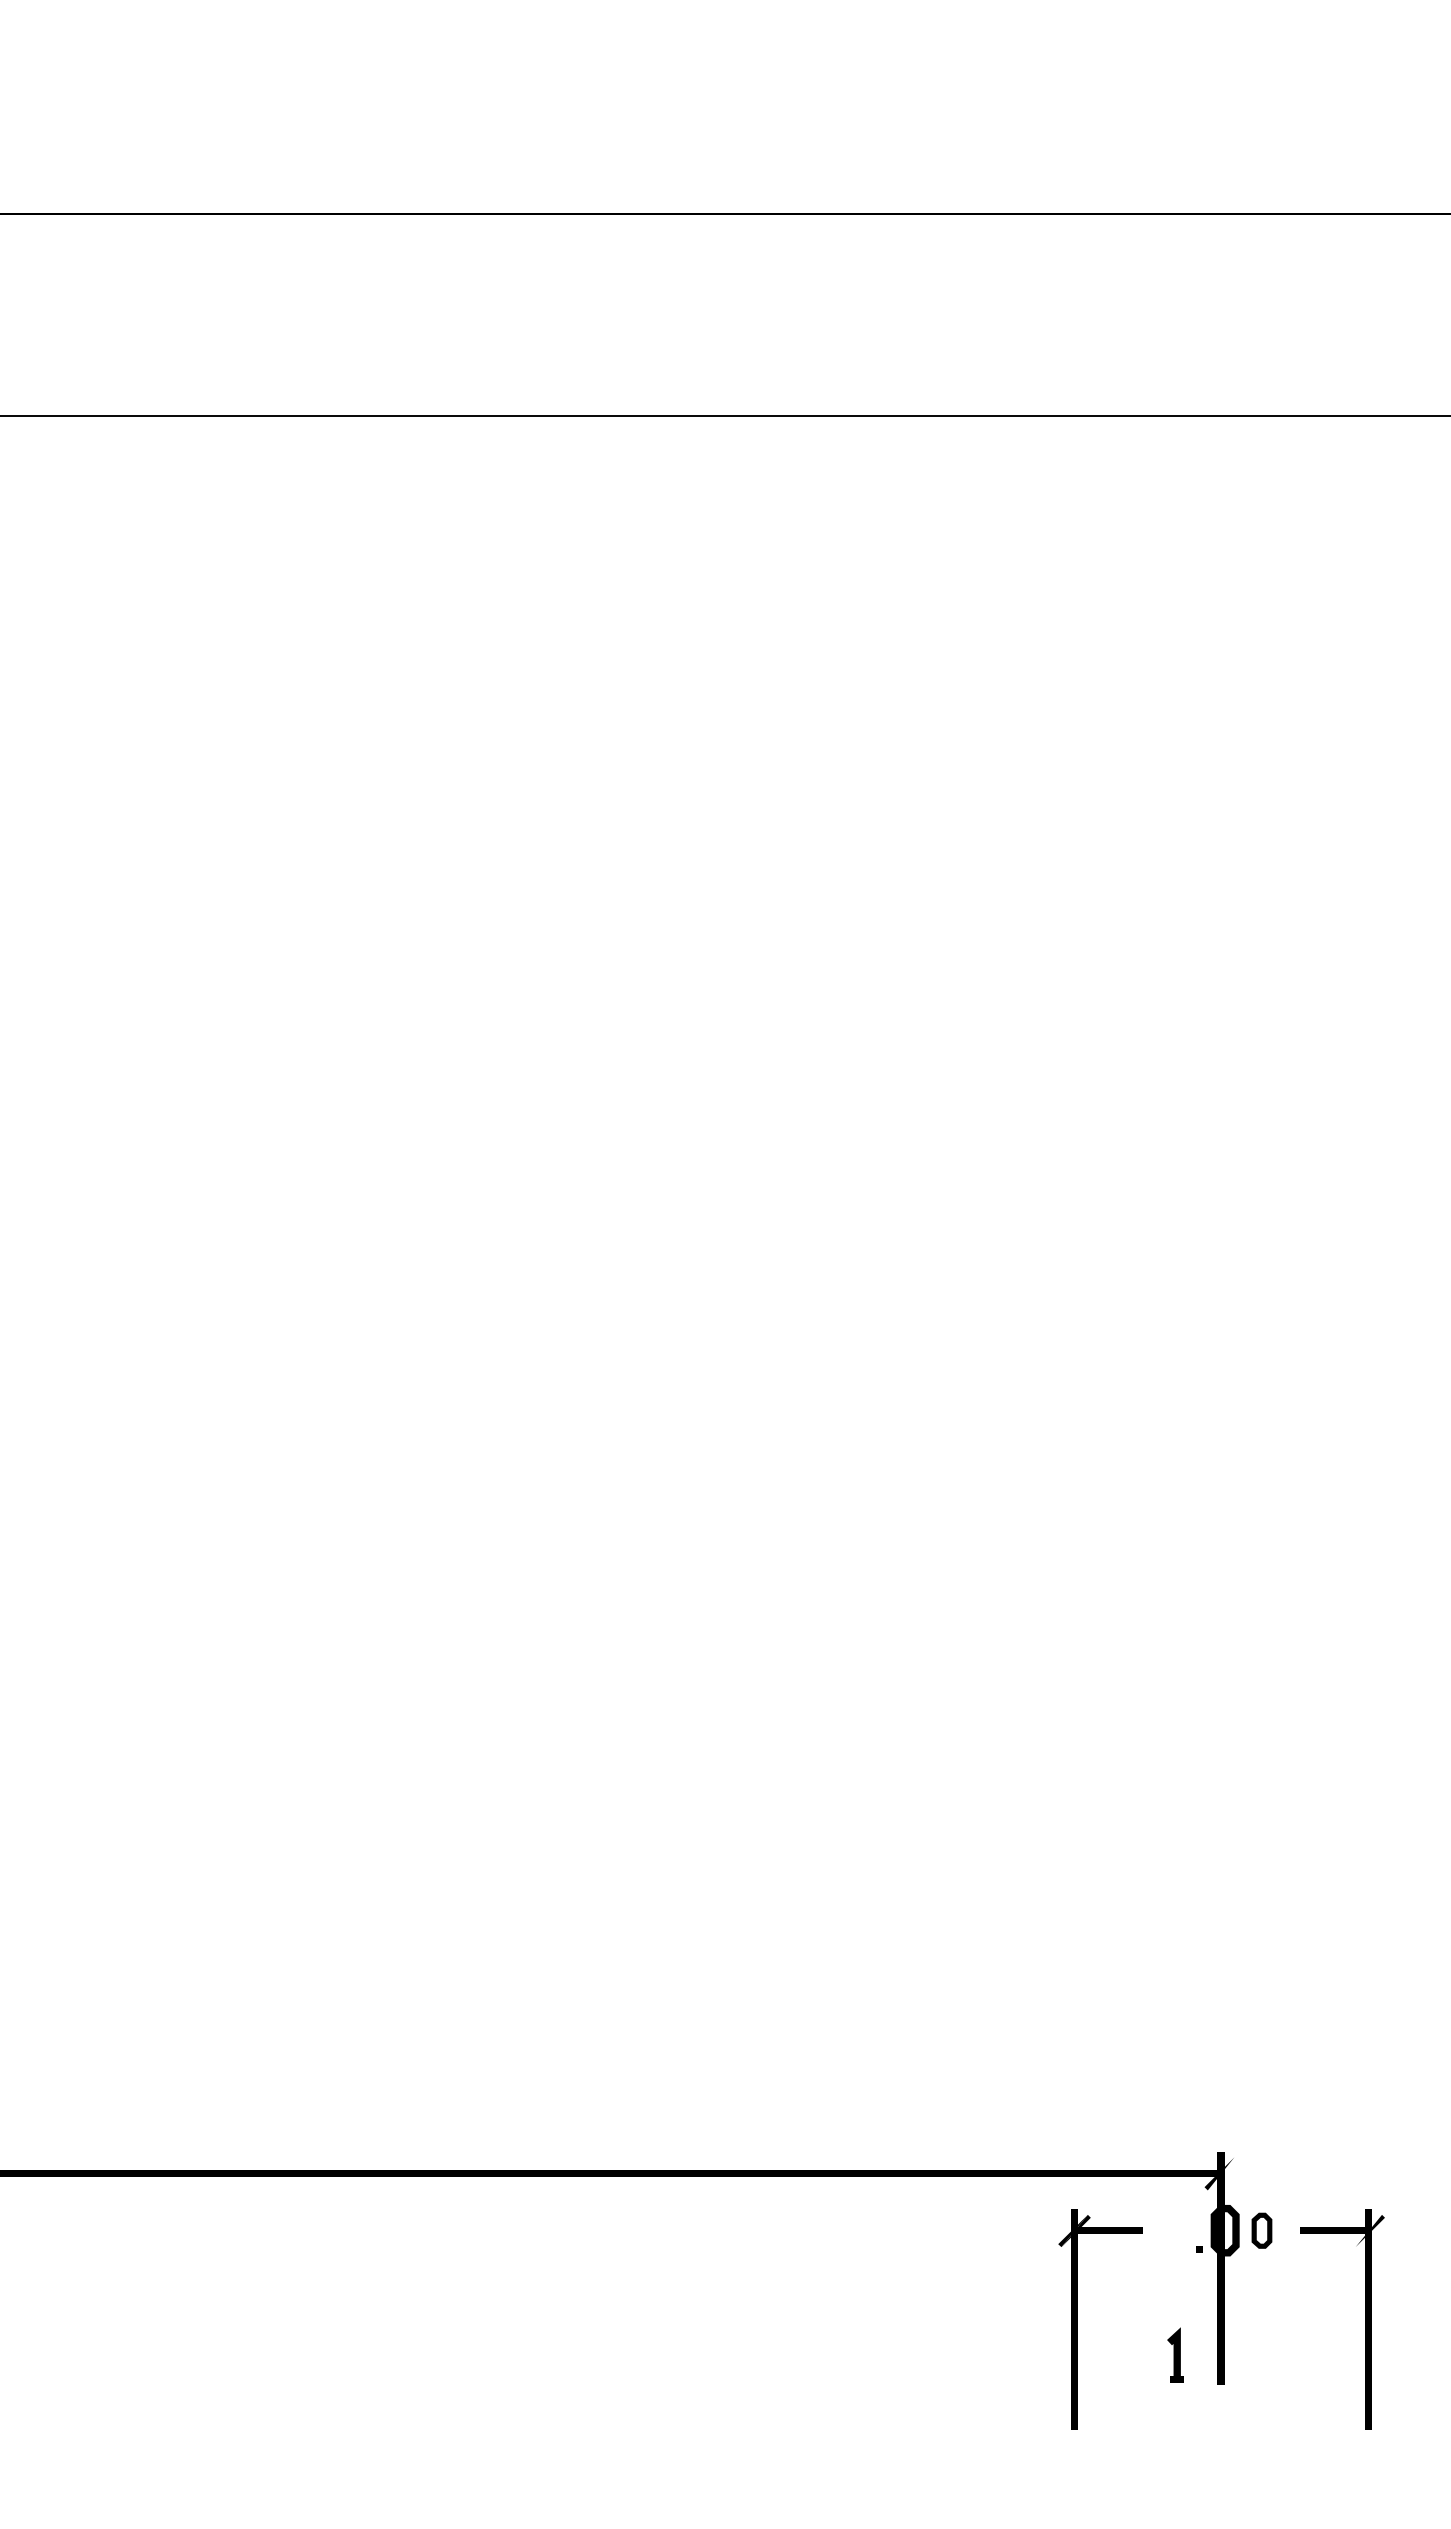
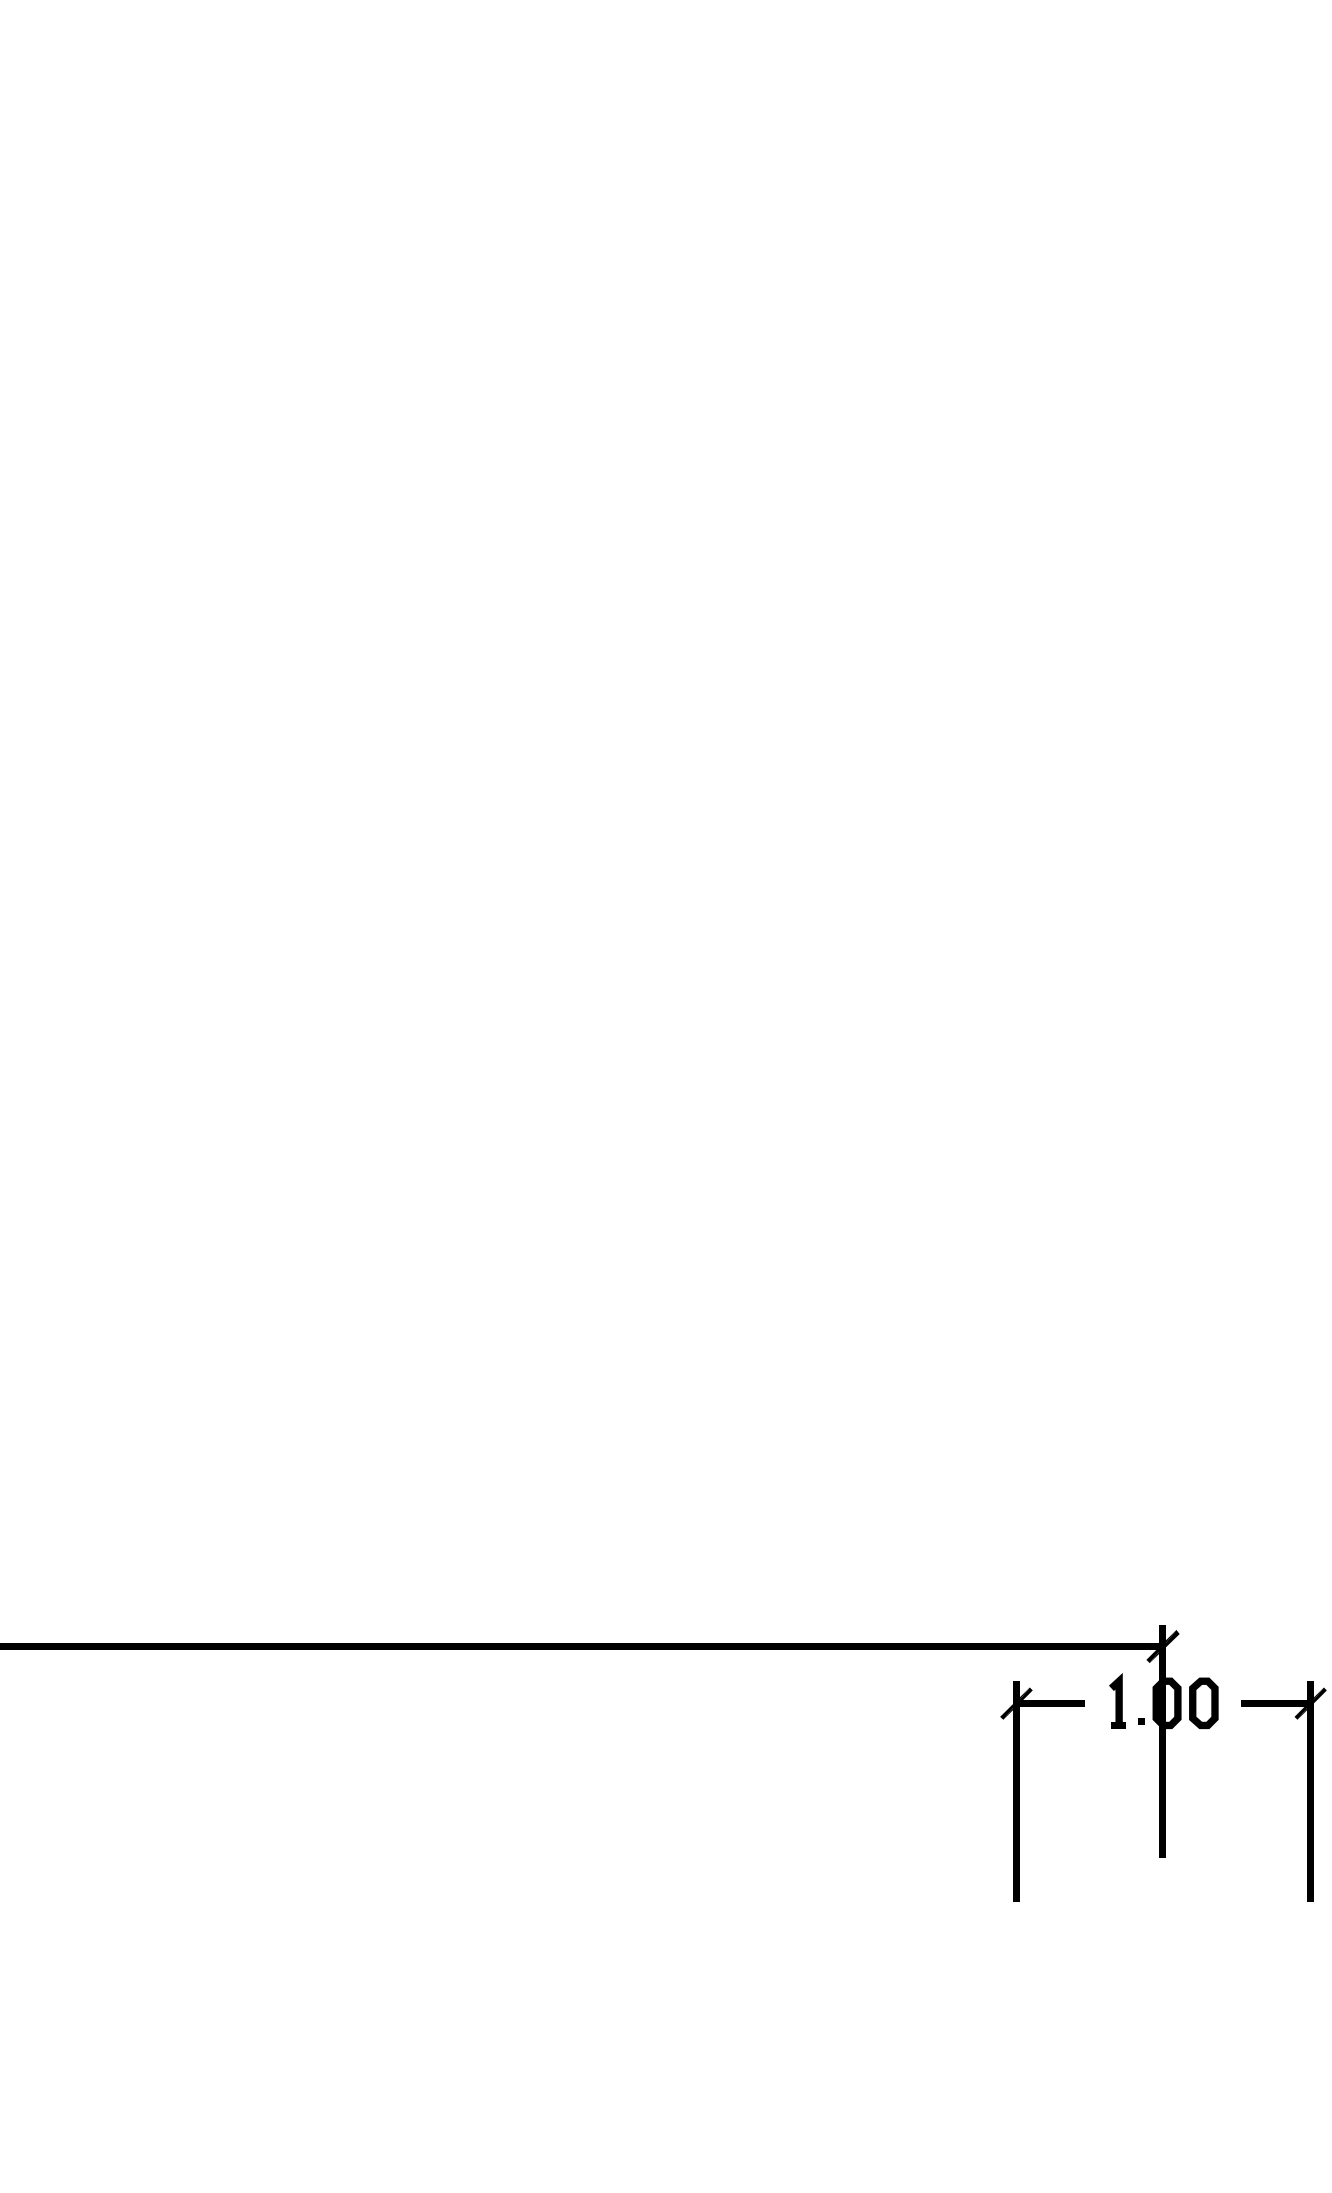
fill: (1222, 2173) -> (1164, 1646), added
part: (1261, 2230) -> (1203, 1703), size x1.43
fill: (1367, 2230) -> (1309, 1703), added
part: (1175, 2354) -> (1117, 1700), moved

